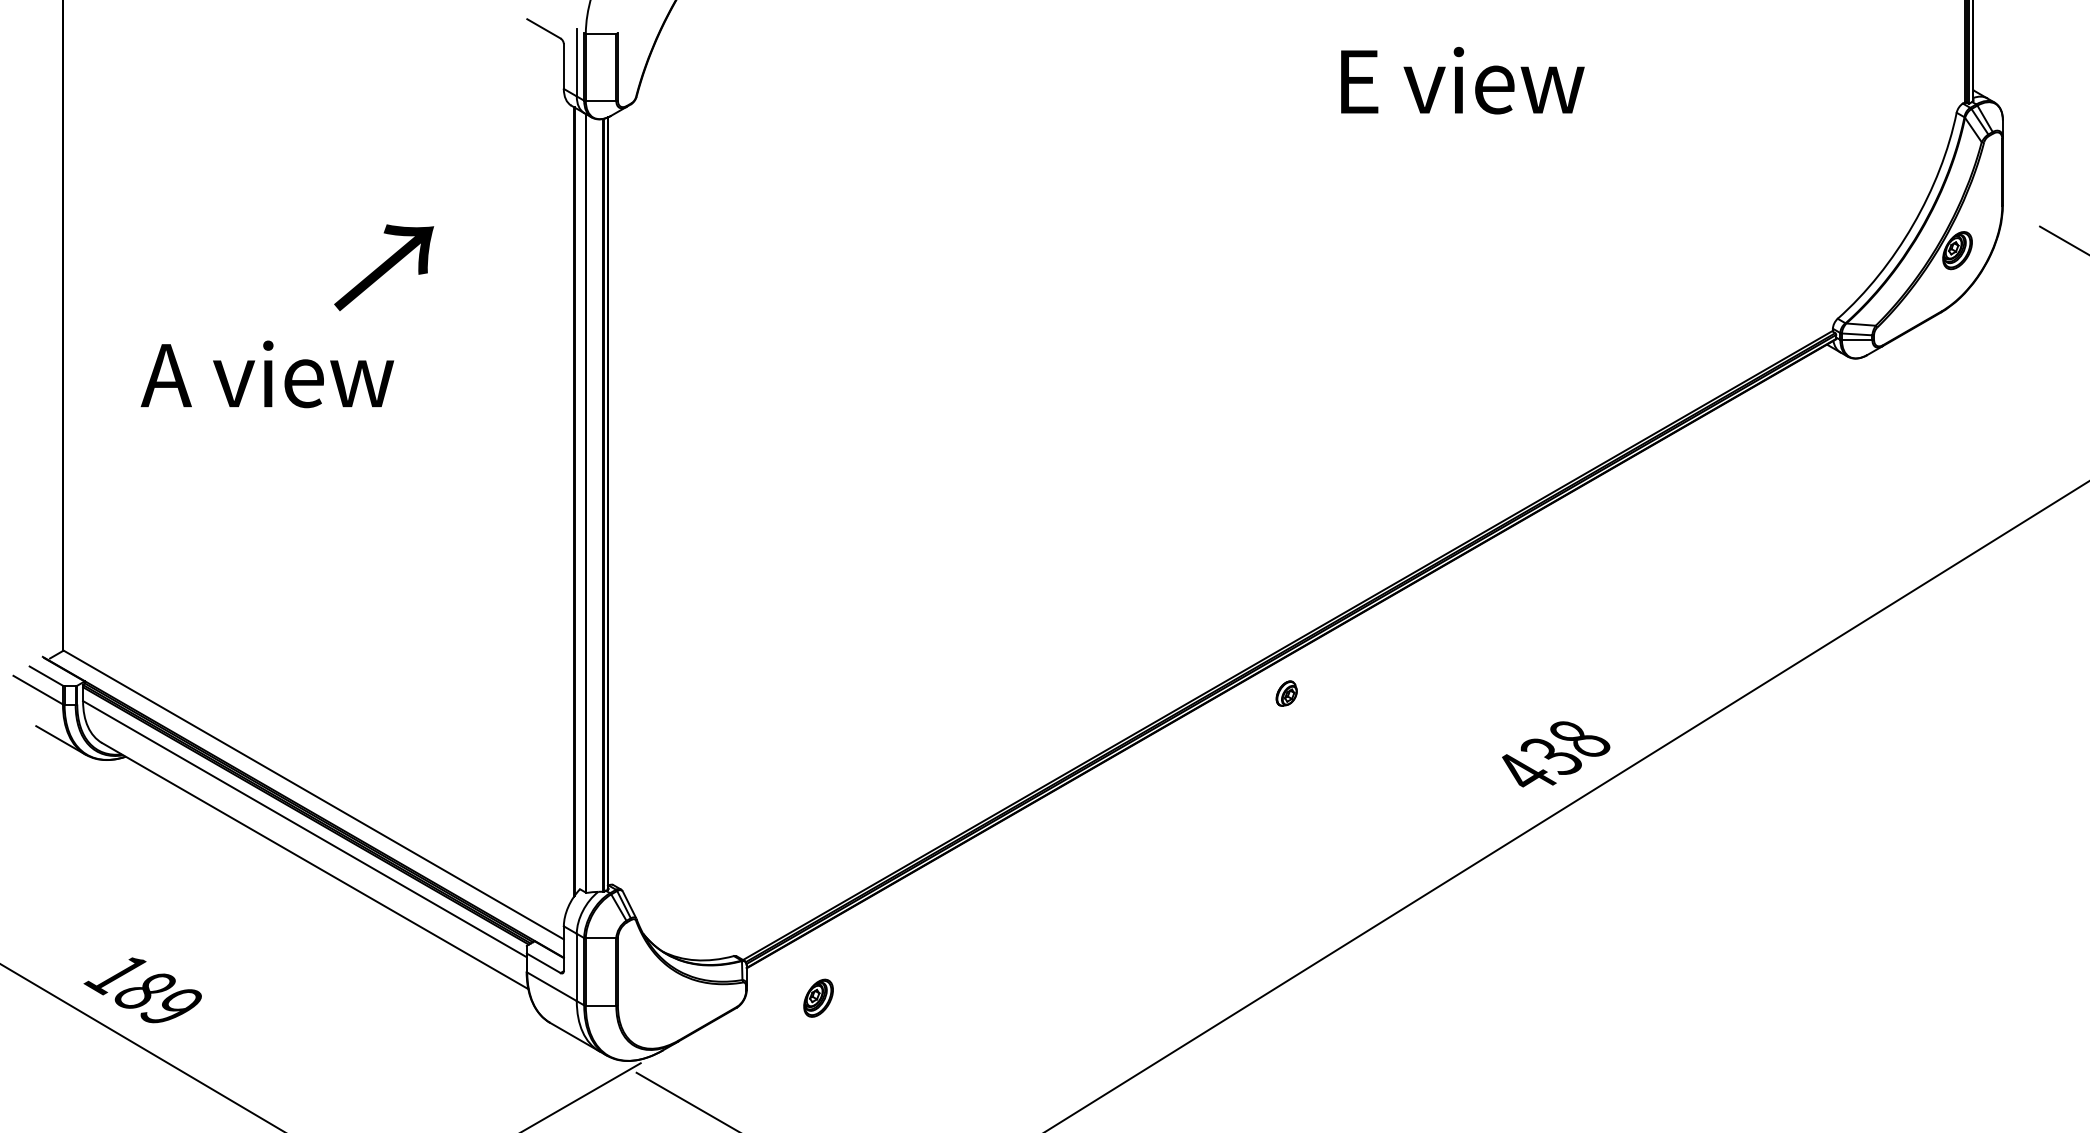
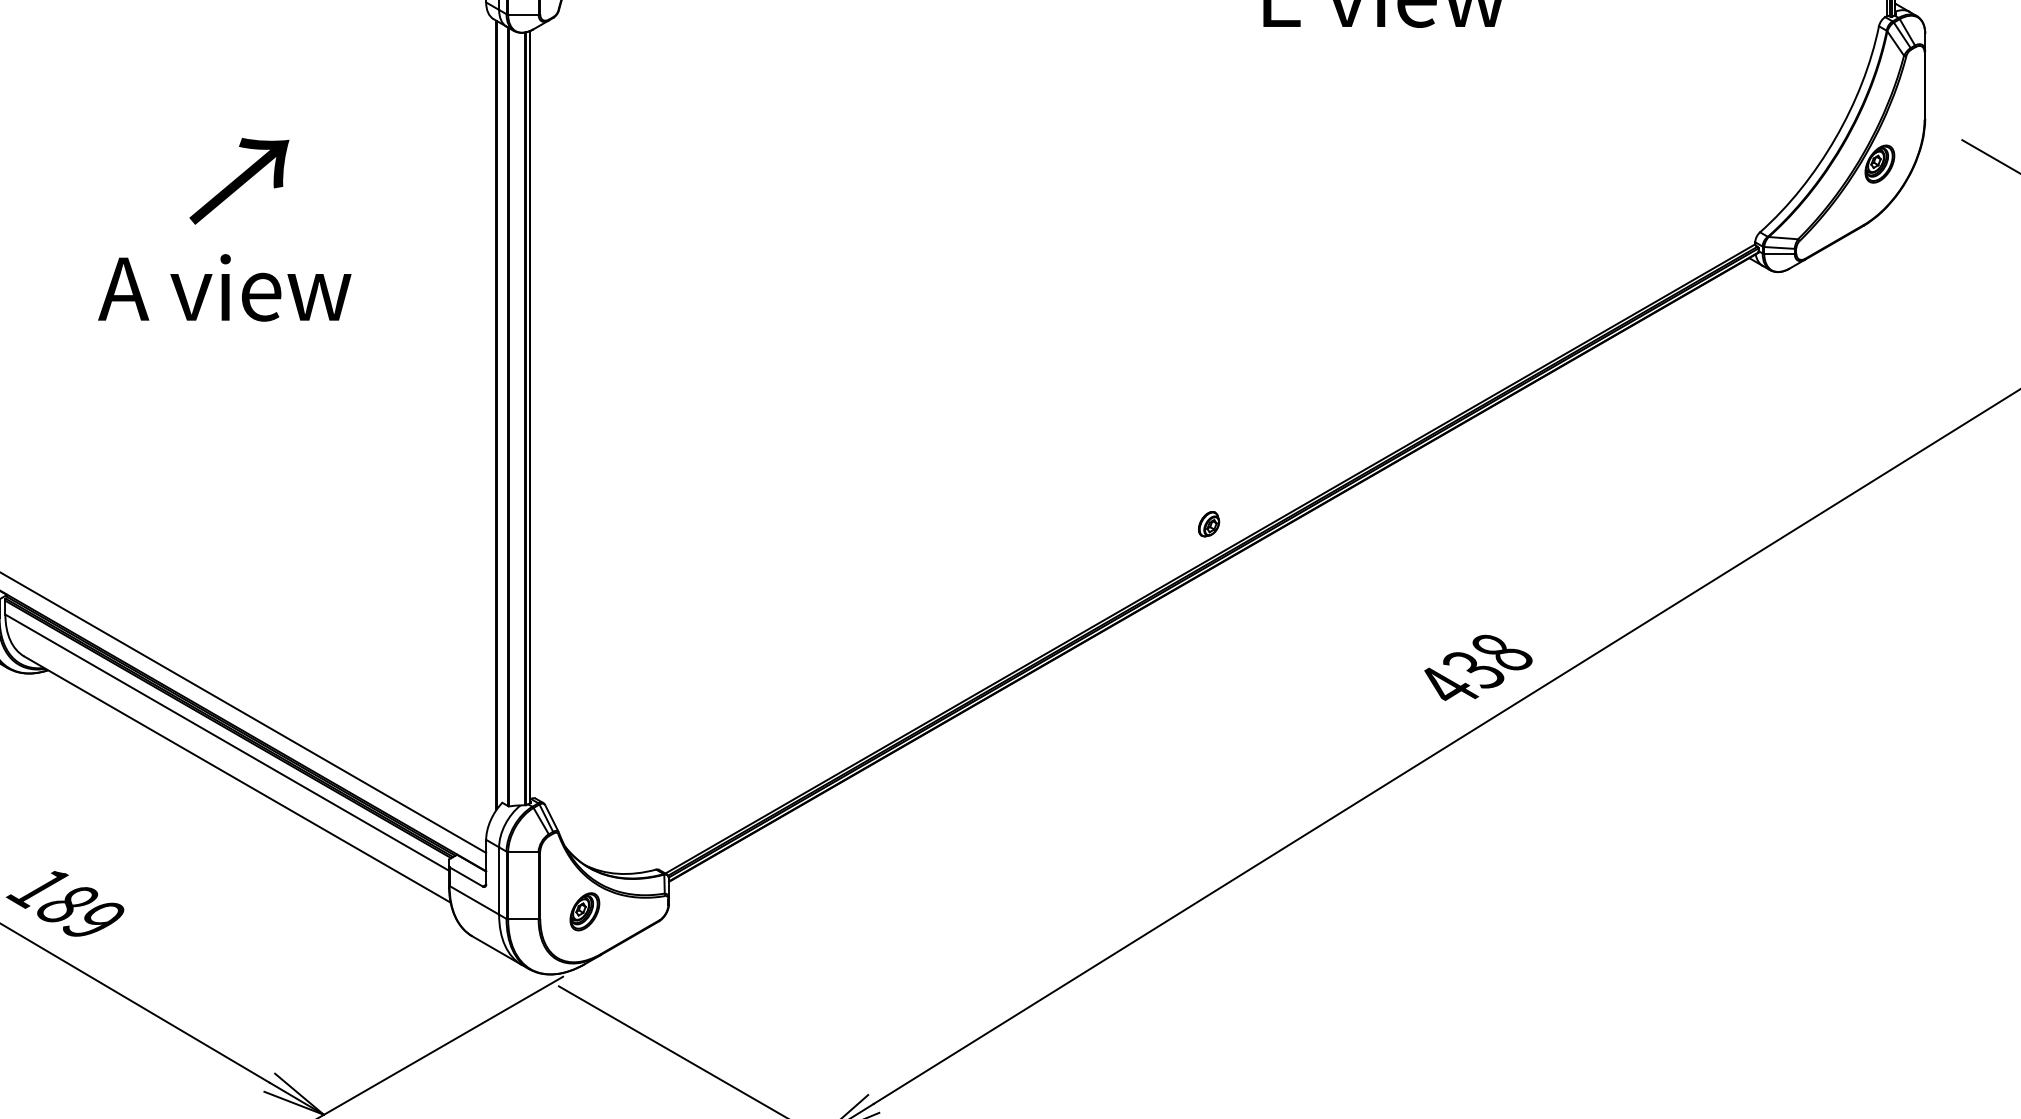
text: (384, 267) -> (239, 181), moved
text: (267, 374) -> (224, 288), moved
part: (1286, 693) -> (1208, 524), moved
part: (818, 997) -> (584, 911), moved

